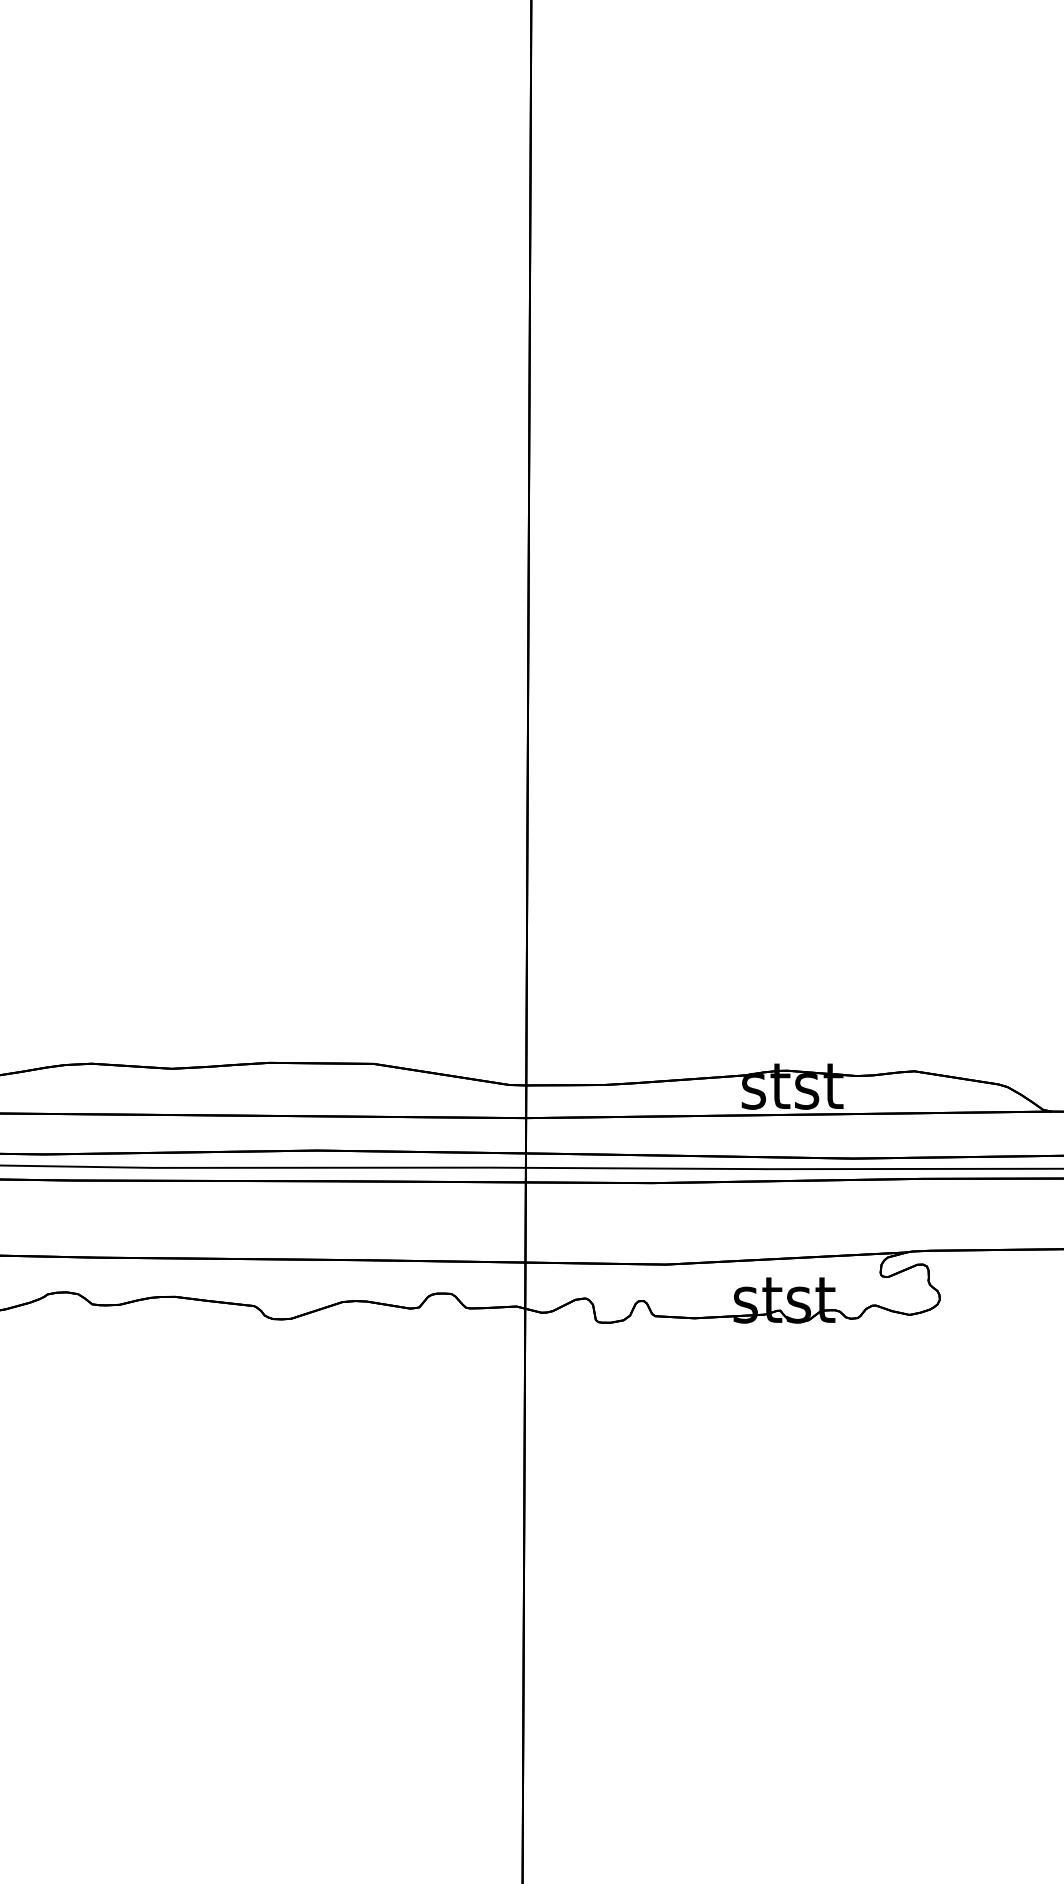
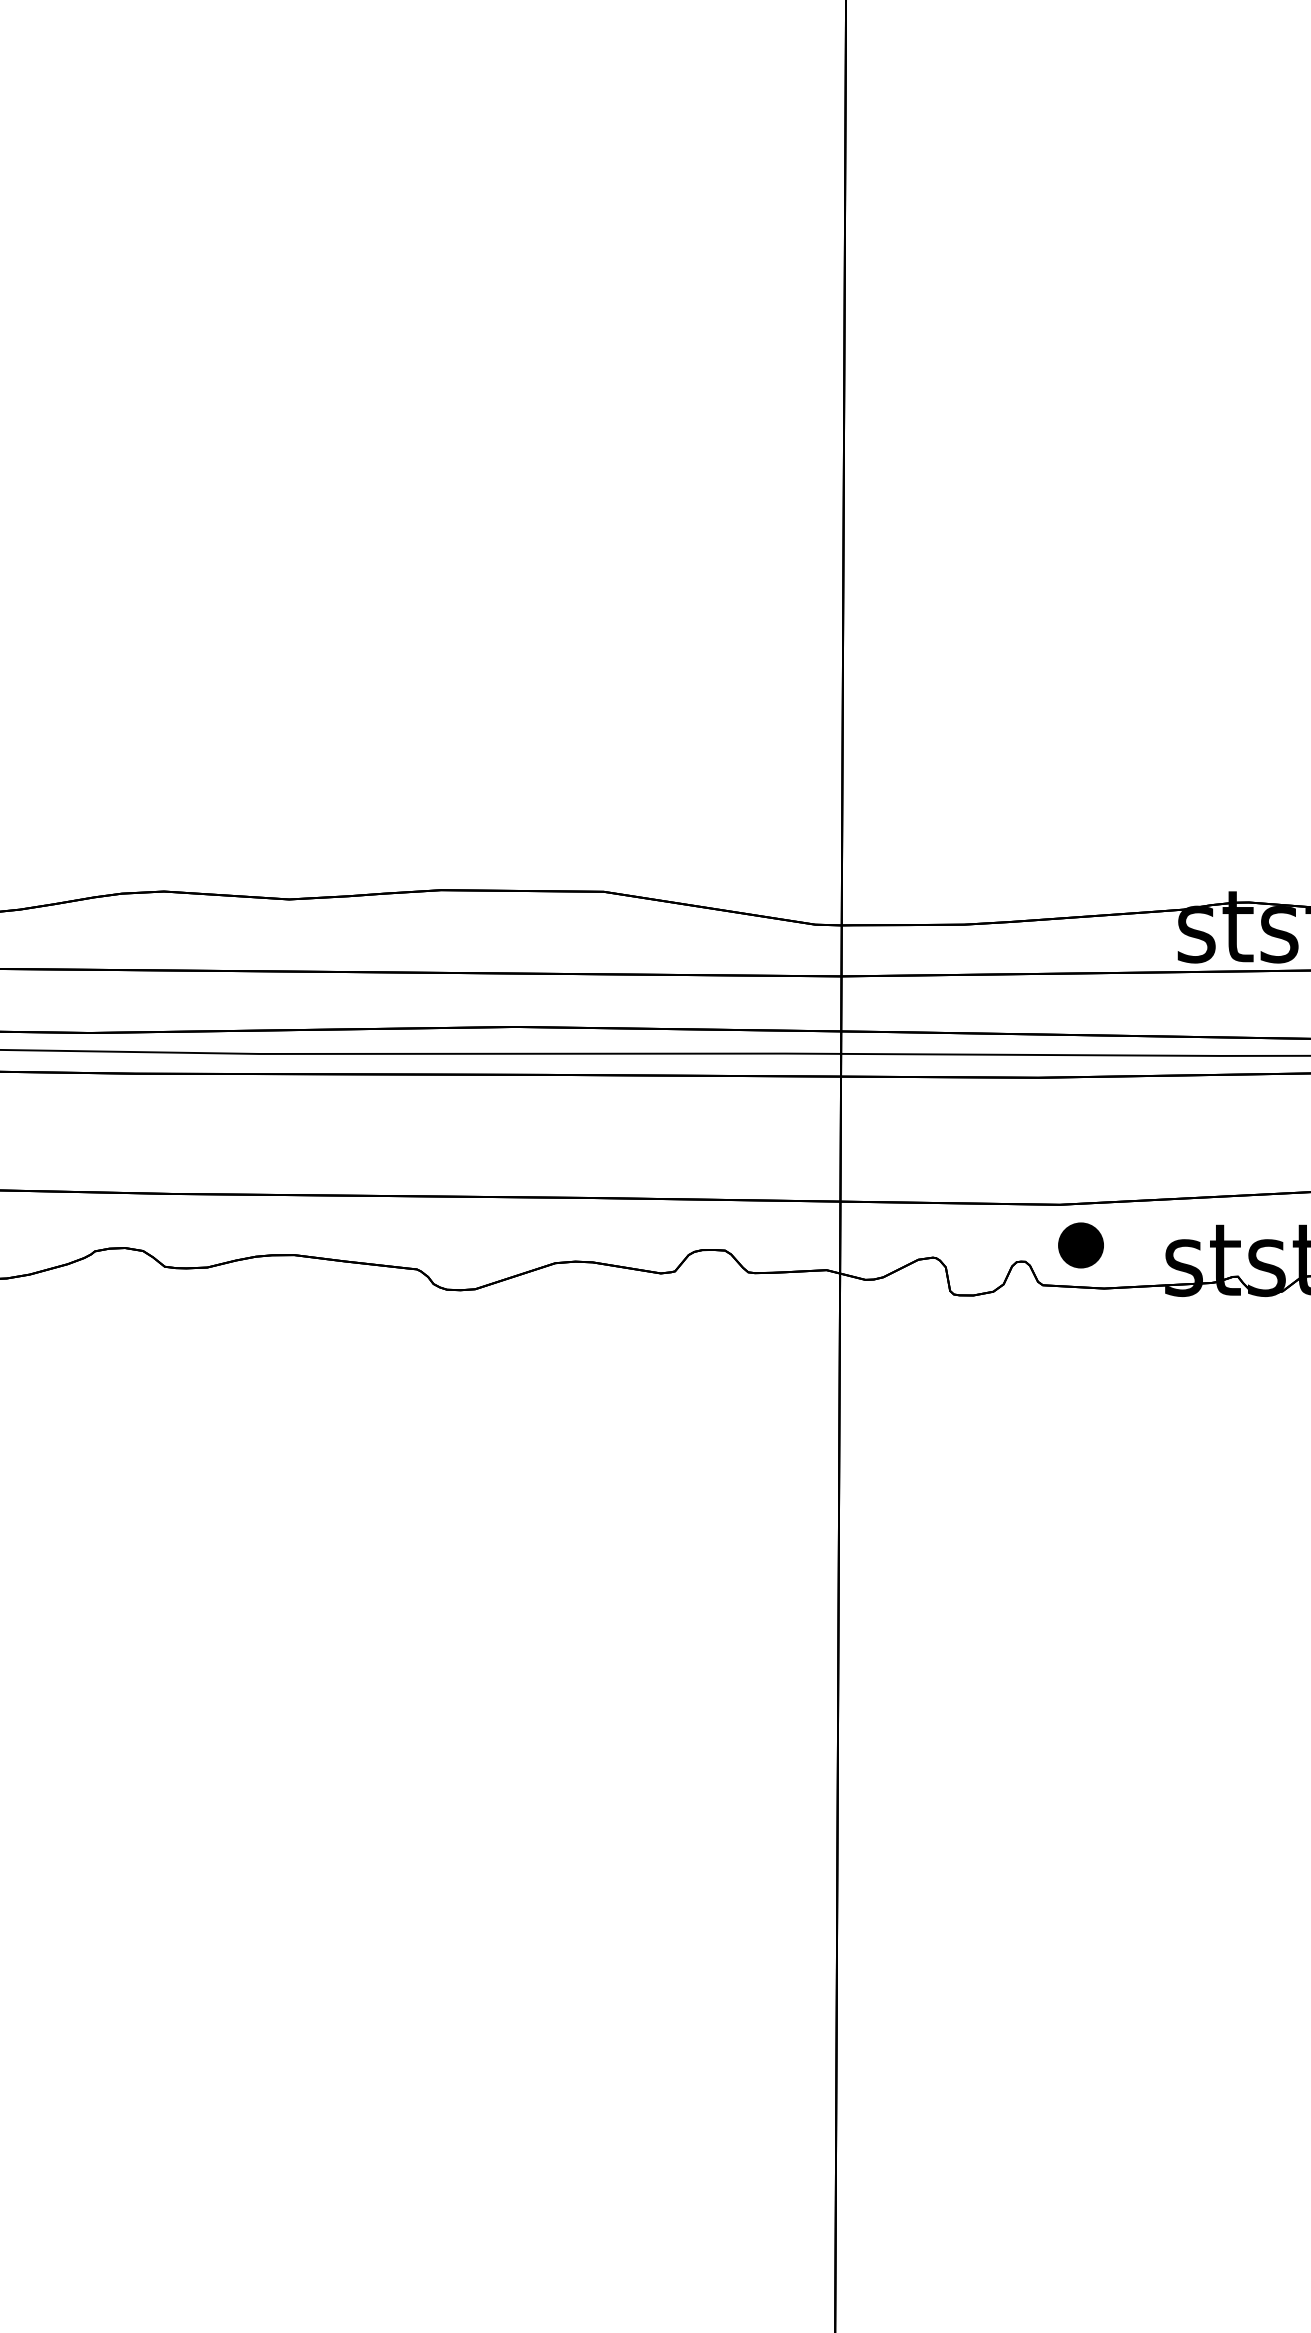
part: (679, 1290) -> (1080, 1245), added

